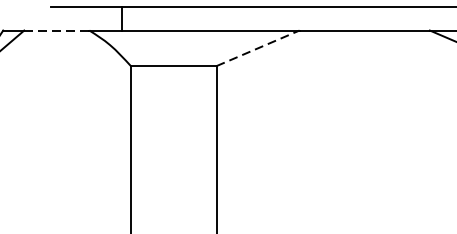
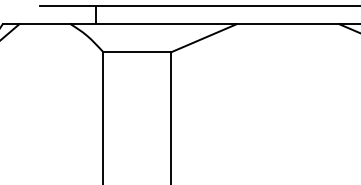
line: (57, 30) -> (45, 24), dashed -> solid
line: (257, 48) -> (203, 38), dashed -> solid

